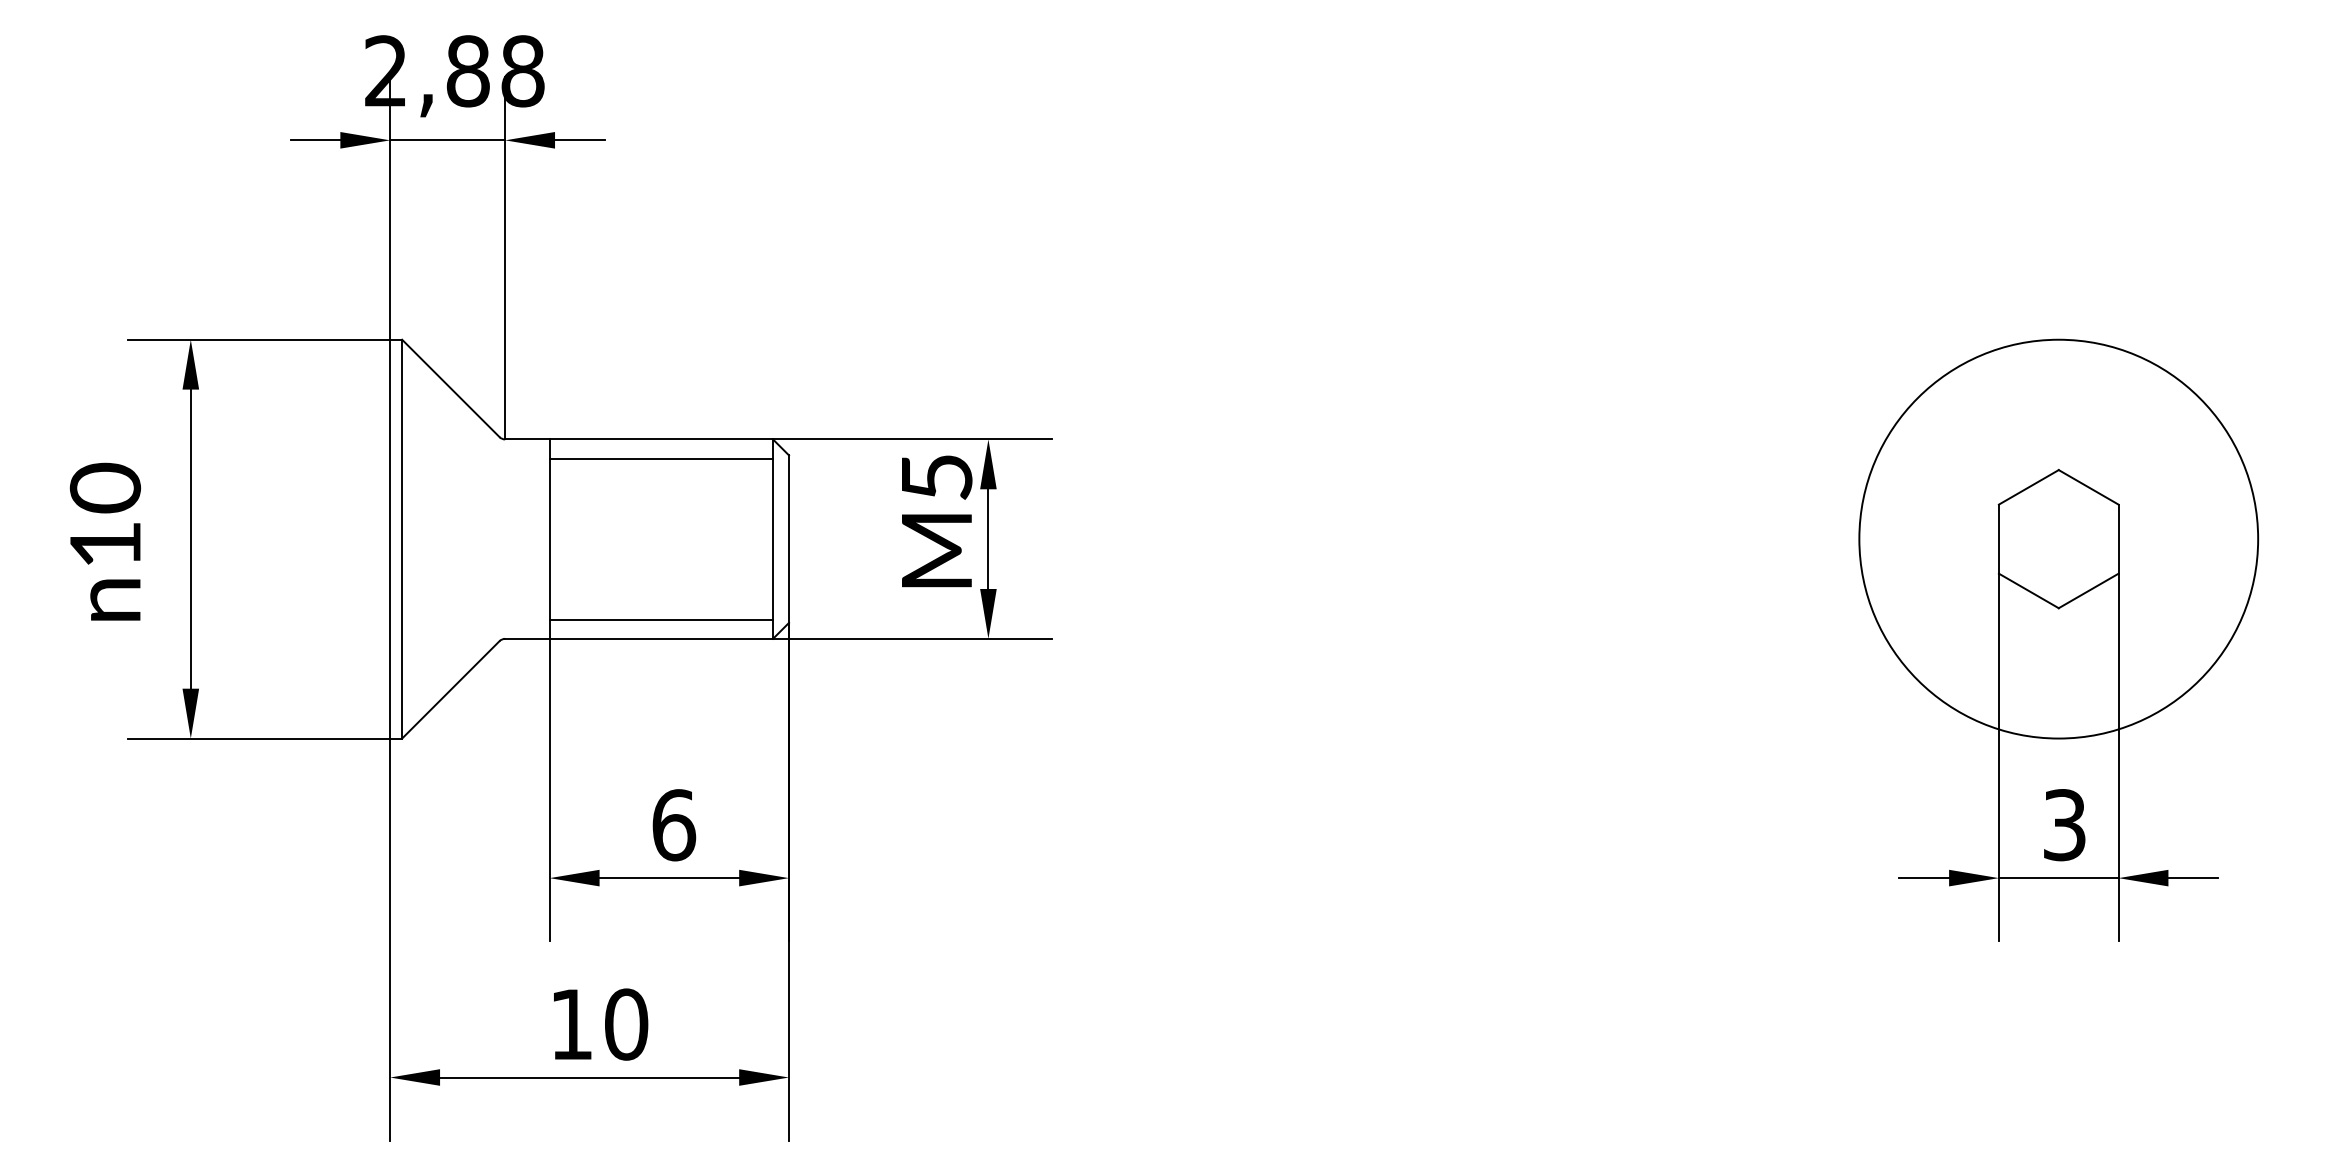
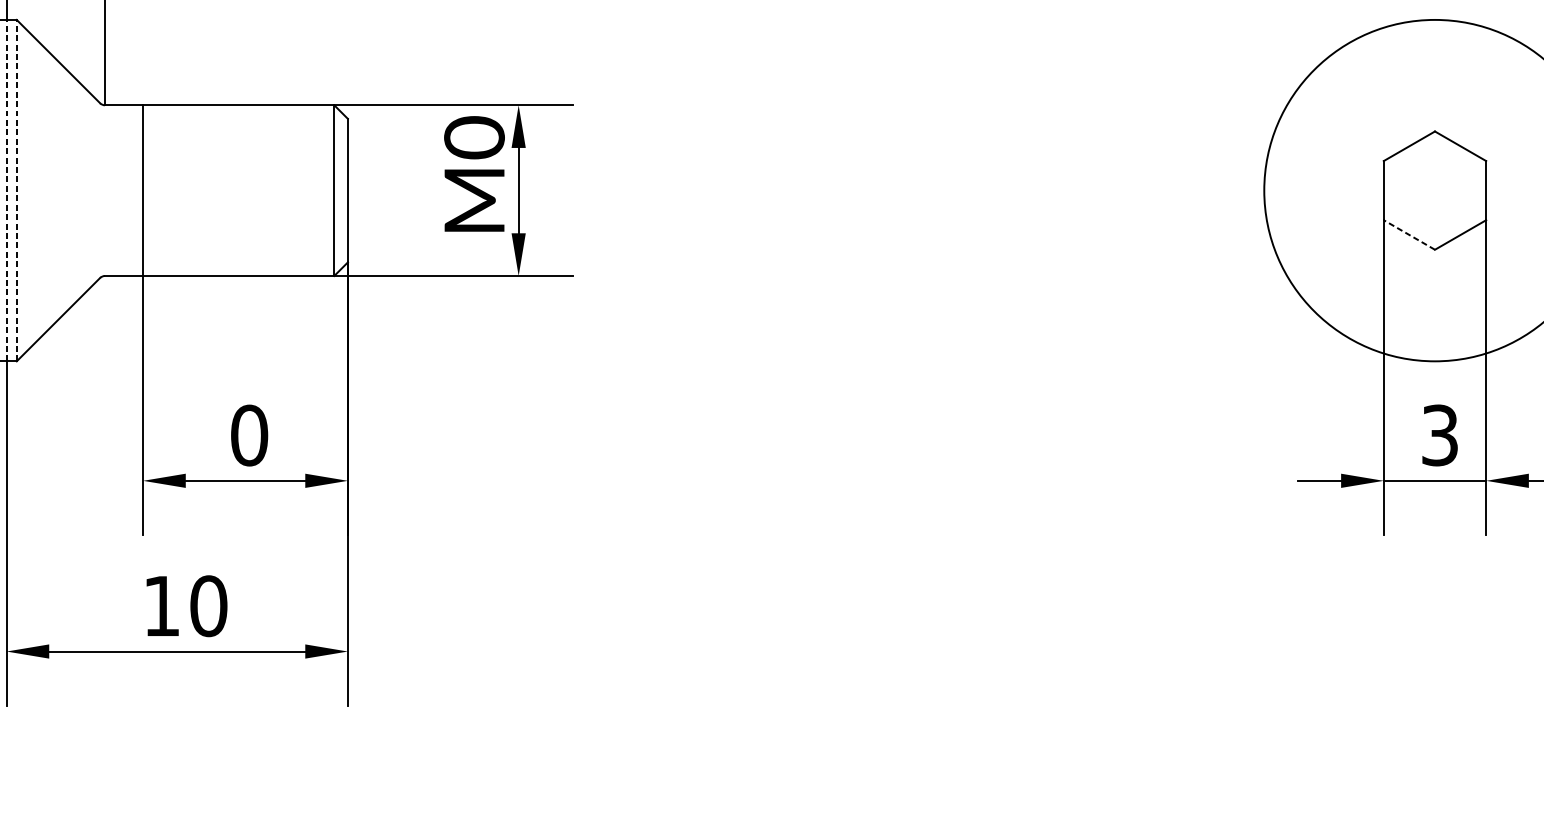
line: (661, 458) -> (238, 121), removed
text: (936, 477) -> (474, 137), M5 -> M0
line: (390, 538) -> (6, 190), solid -> dashed
line: (402, 538) -> (17, 190), solid -> dashed
line: (2028, 590) -> (1409, 234), solid -> dashed
line: (661, 619) -> (238, 259), removed
text: (674, 825) -> (249, 435), 6 -> 0

